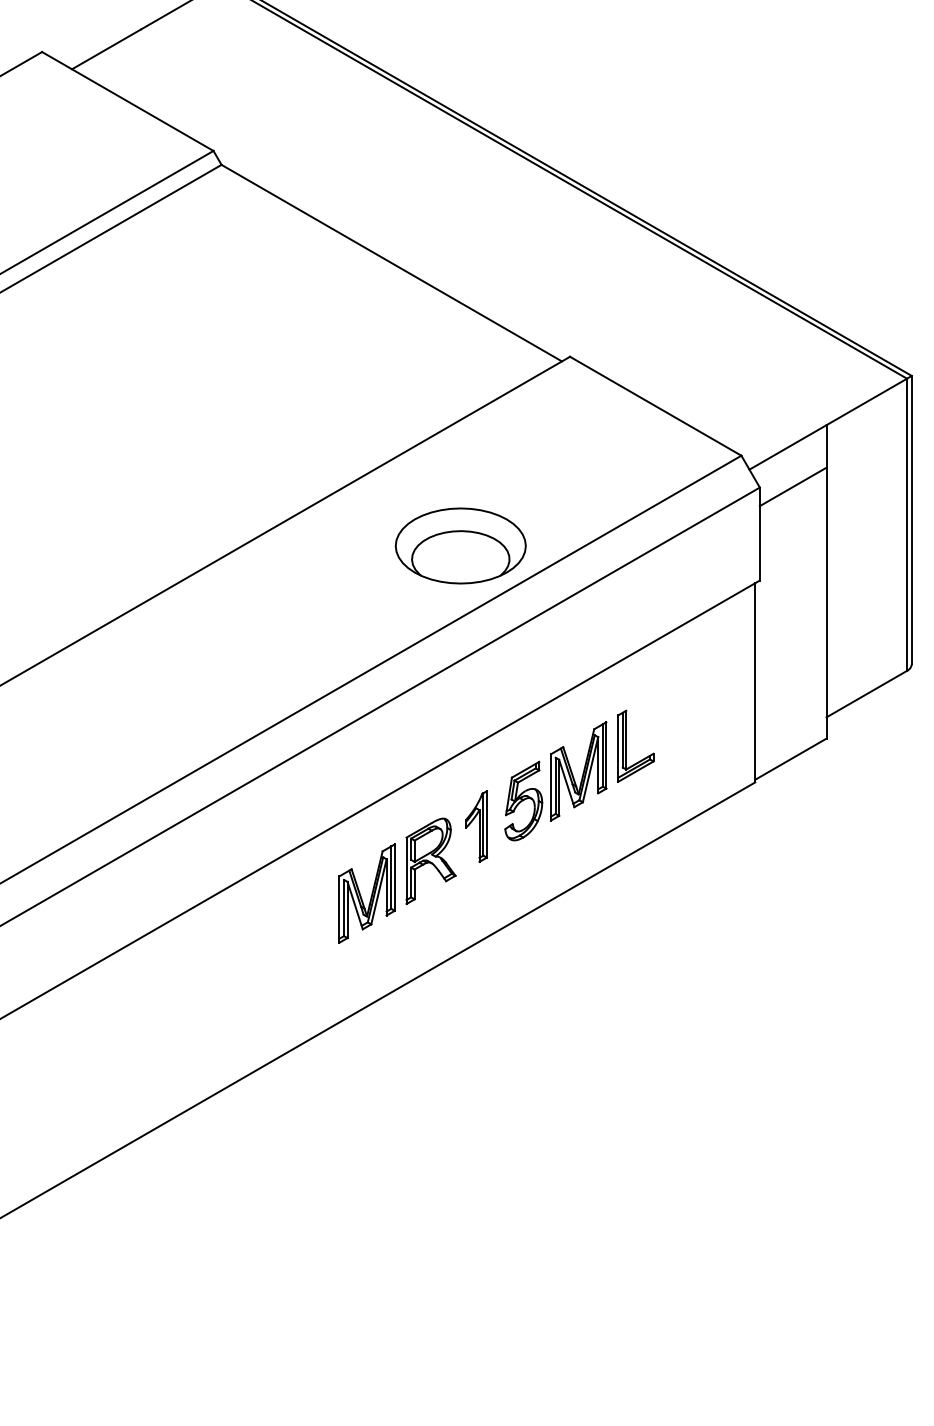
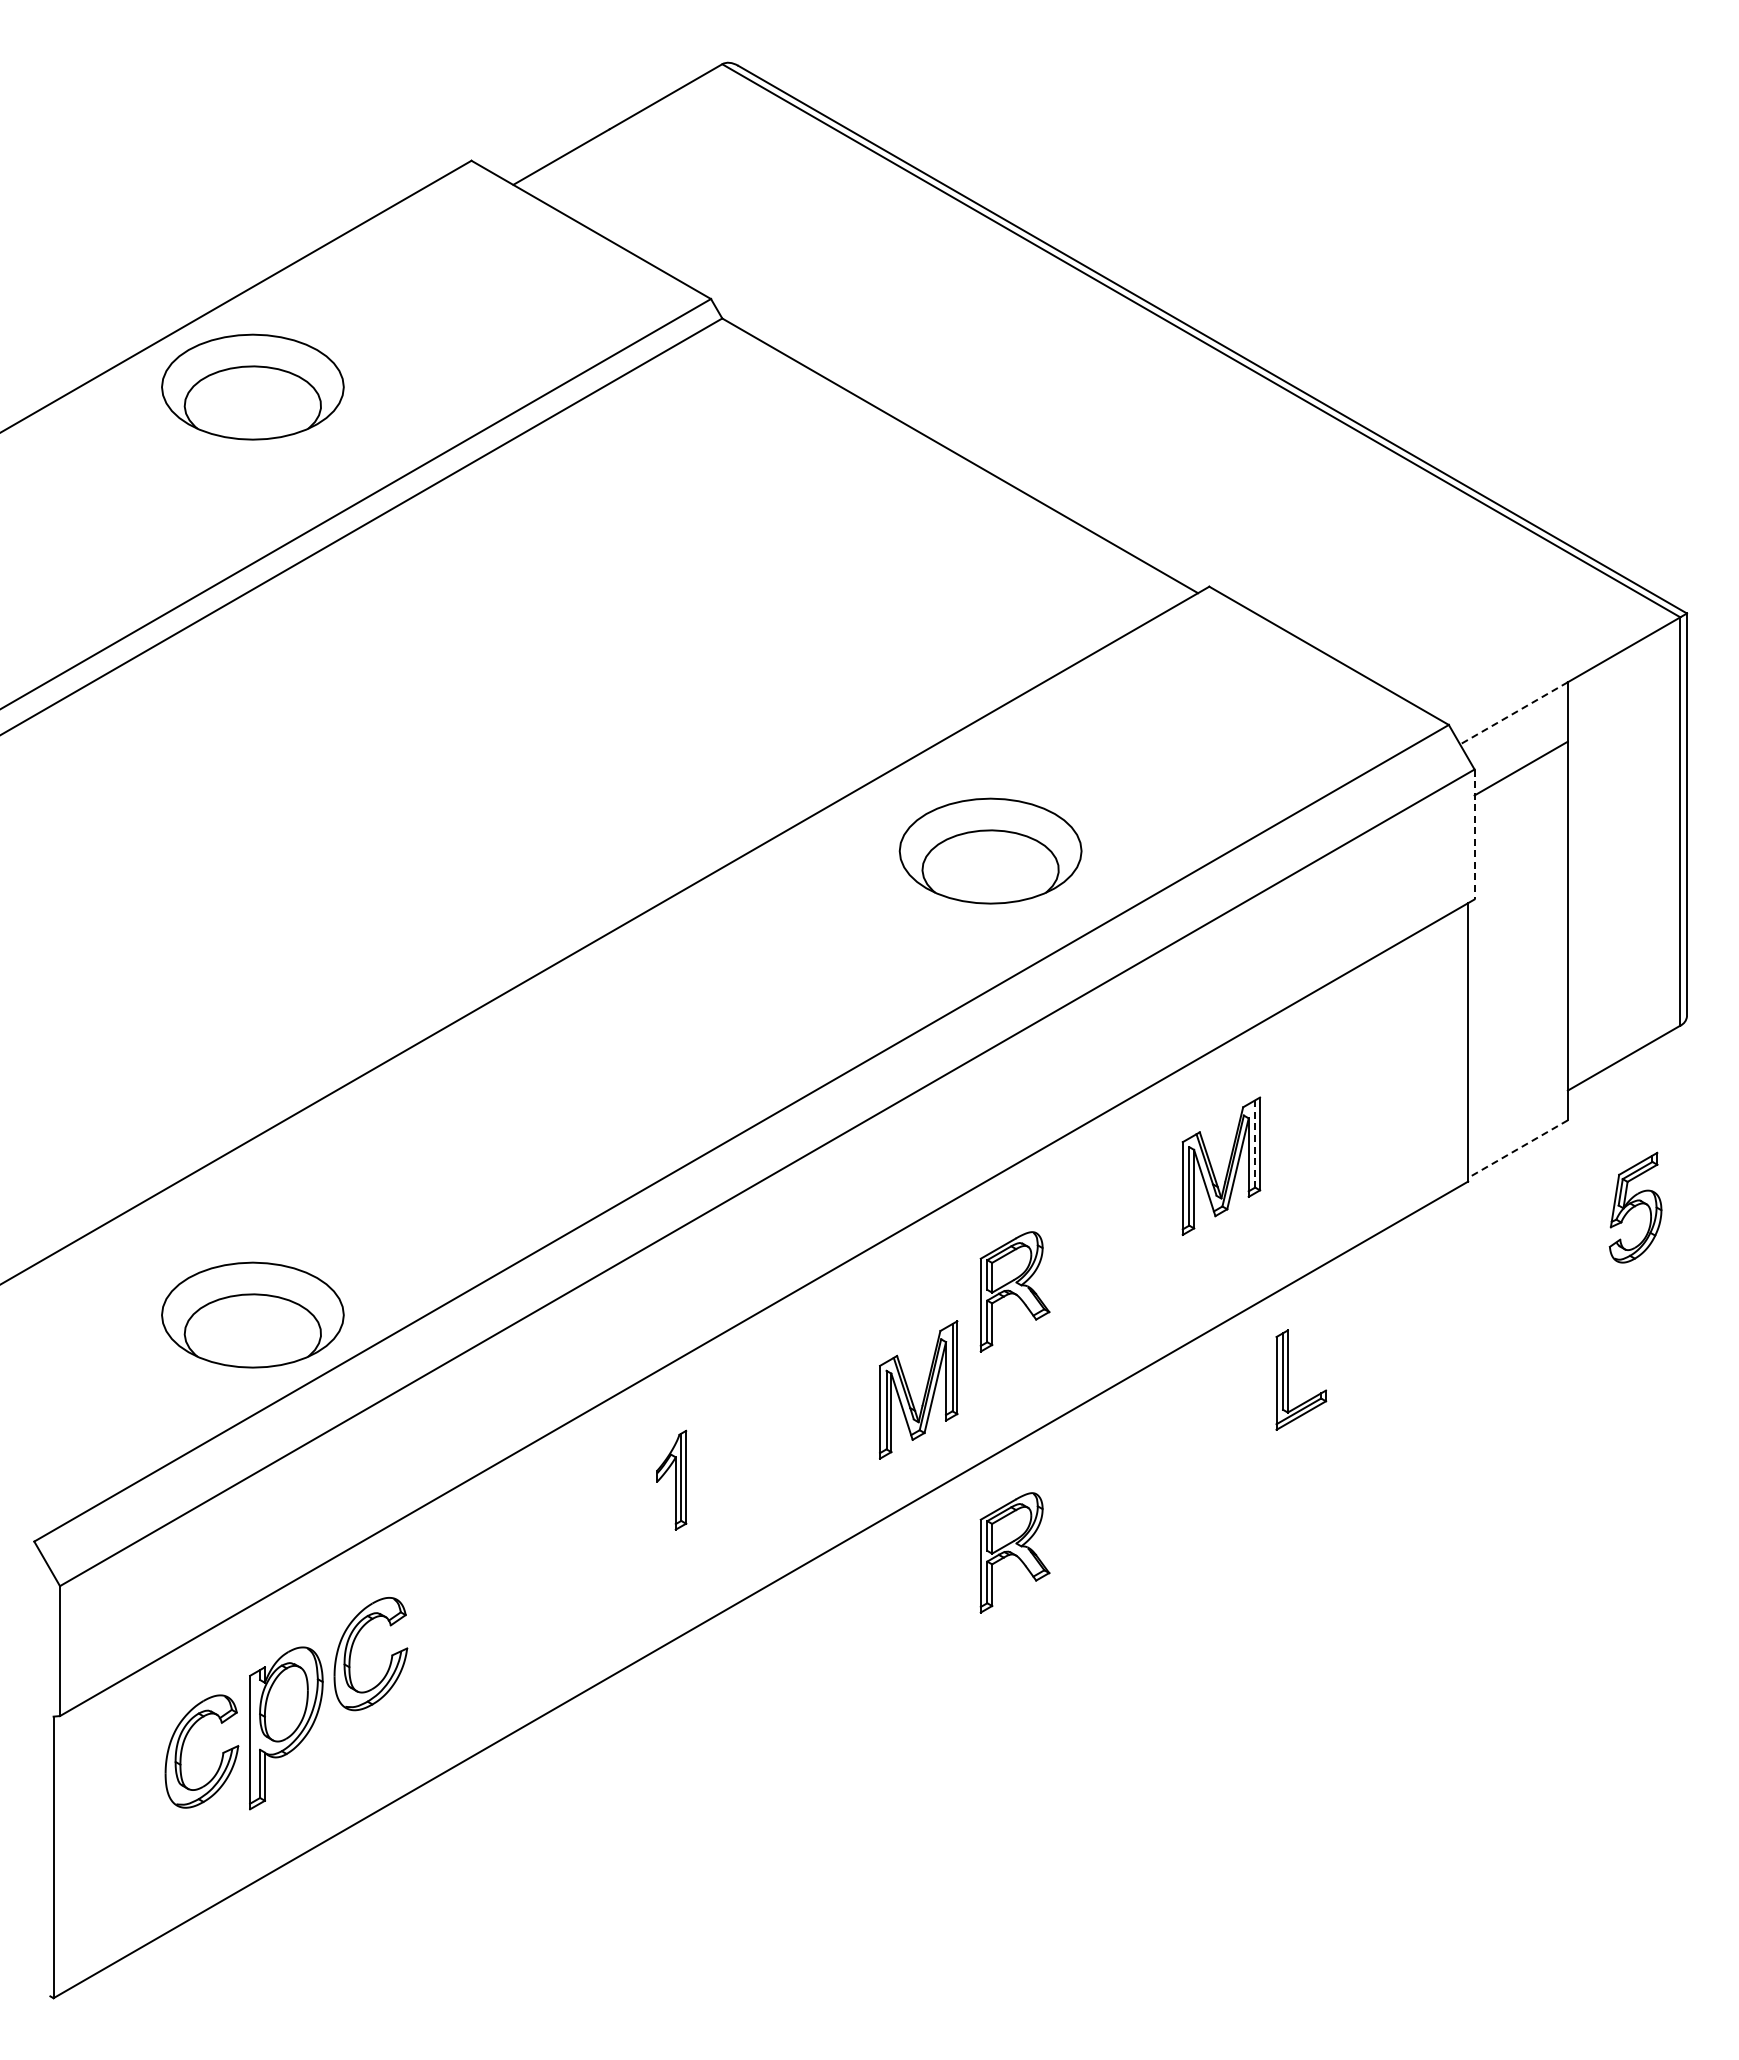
line: (787, 447) -> (1513, 713), solid -> dashed
line: (759, 534) -> (1474, 834), solid -> dashed
part: (460, 545) -> (990, 850), moved
part: (626, 745) -> (1288, 1379), moved
line: (603, 755) -> (1255, 1143), solid -> dashed
line: (791, 759) -> (1518, 1149), solid -> dashed
part: (523, 800) -> (1635, 1207), moved
part: (476, 826) -> (671, 1479), moved
part: (371, 895) -> (924, 1392), moved
part: (430, 1047) -> (1014, 1552), added

